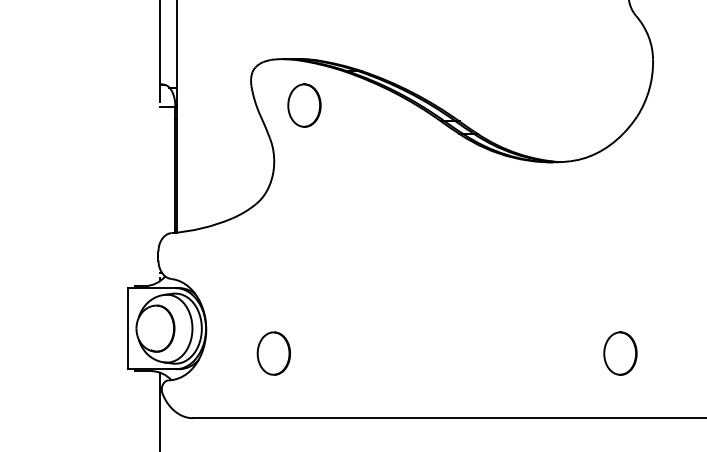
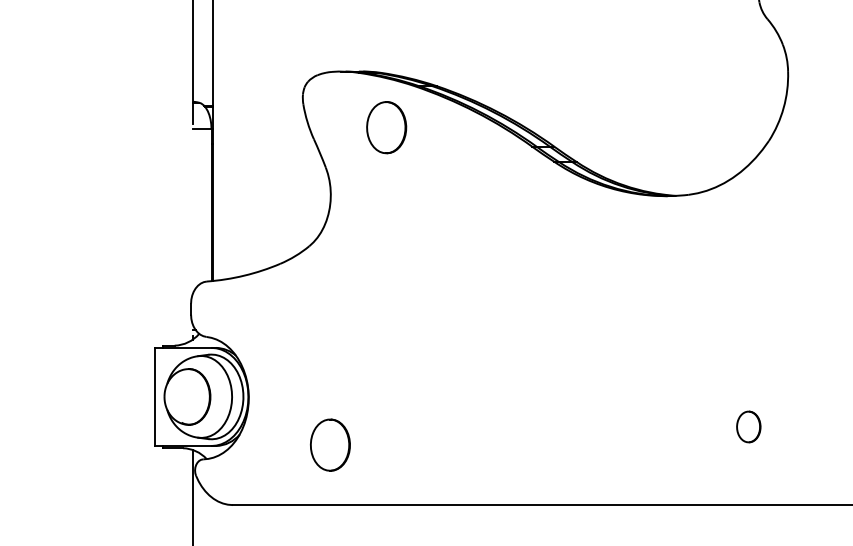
part: (304, 105) -> (386, 127), moved
part: (273, 353) -> (329, 445), moved
part: (620, 353) -> (748, 426), size x0.6

